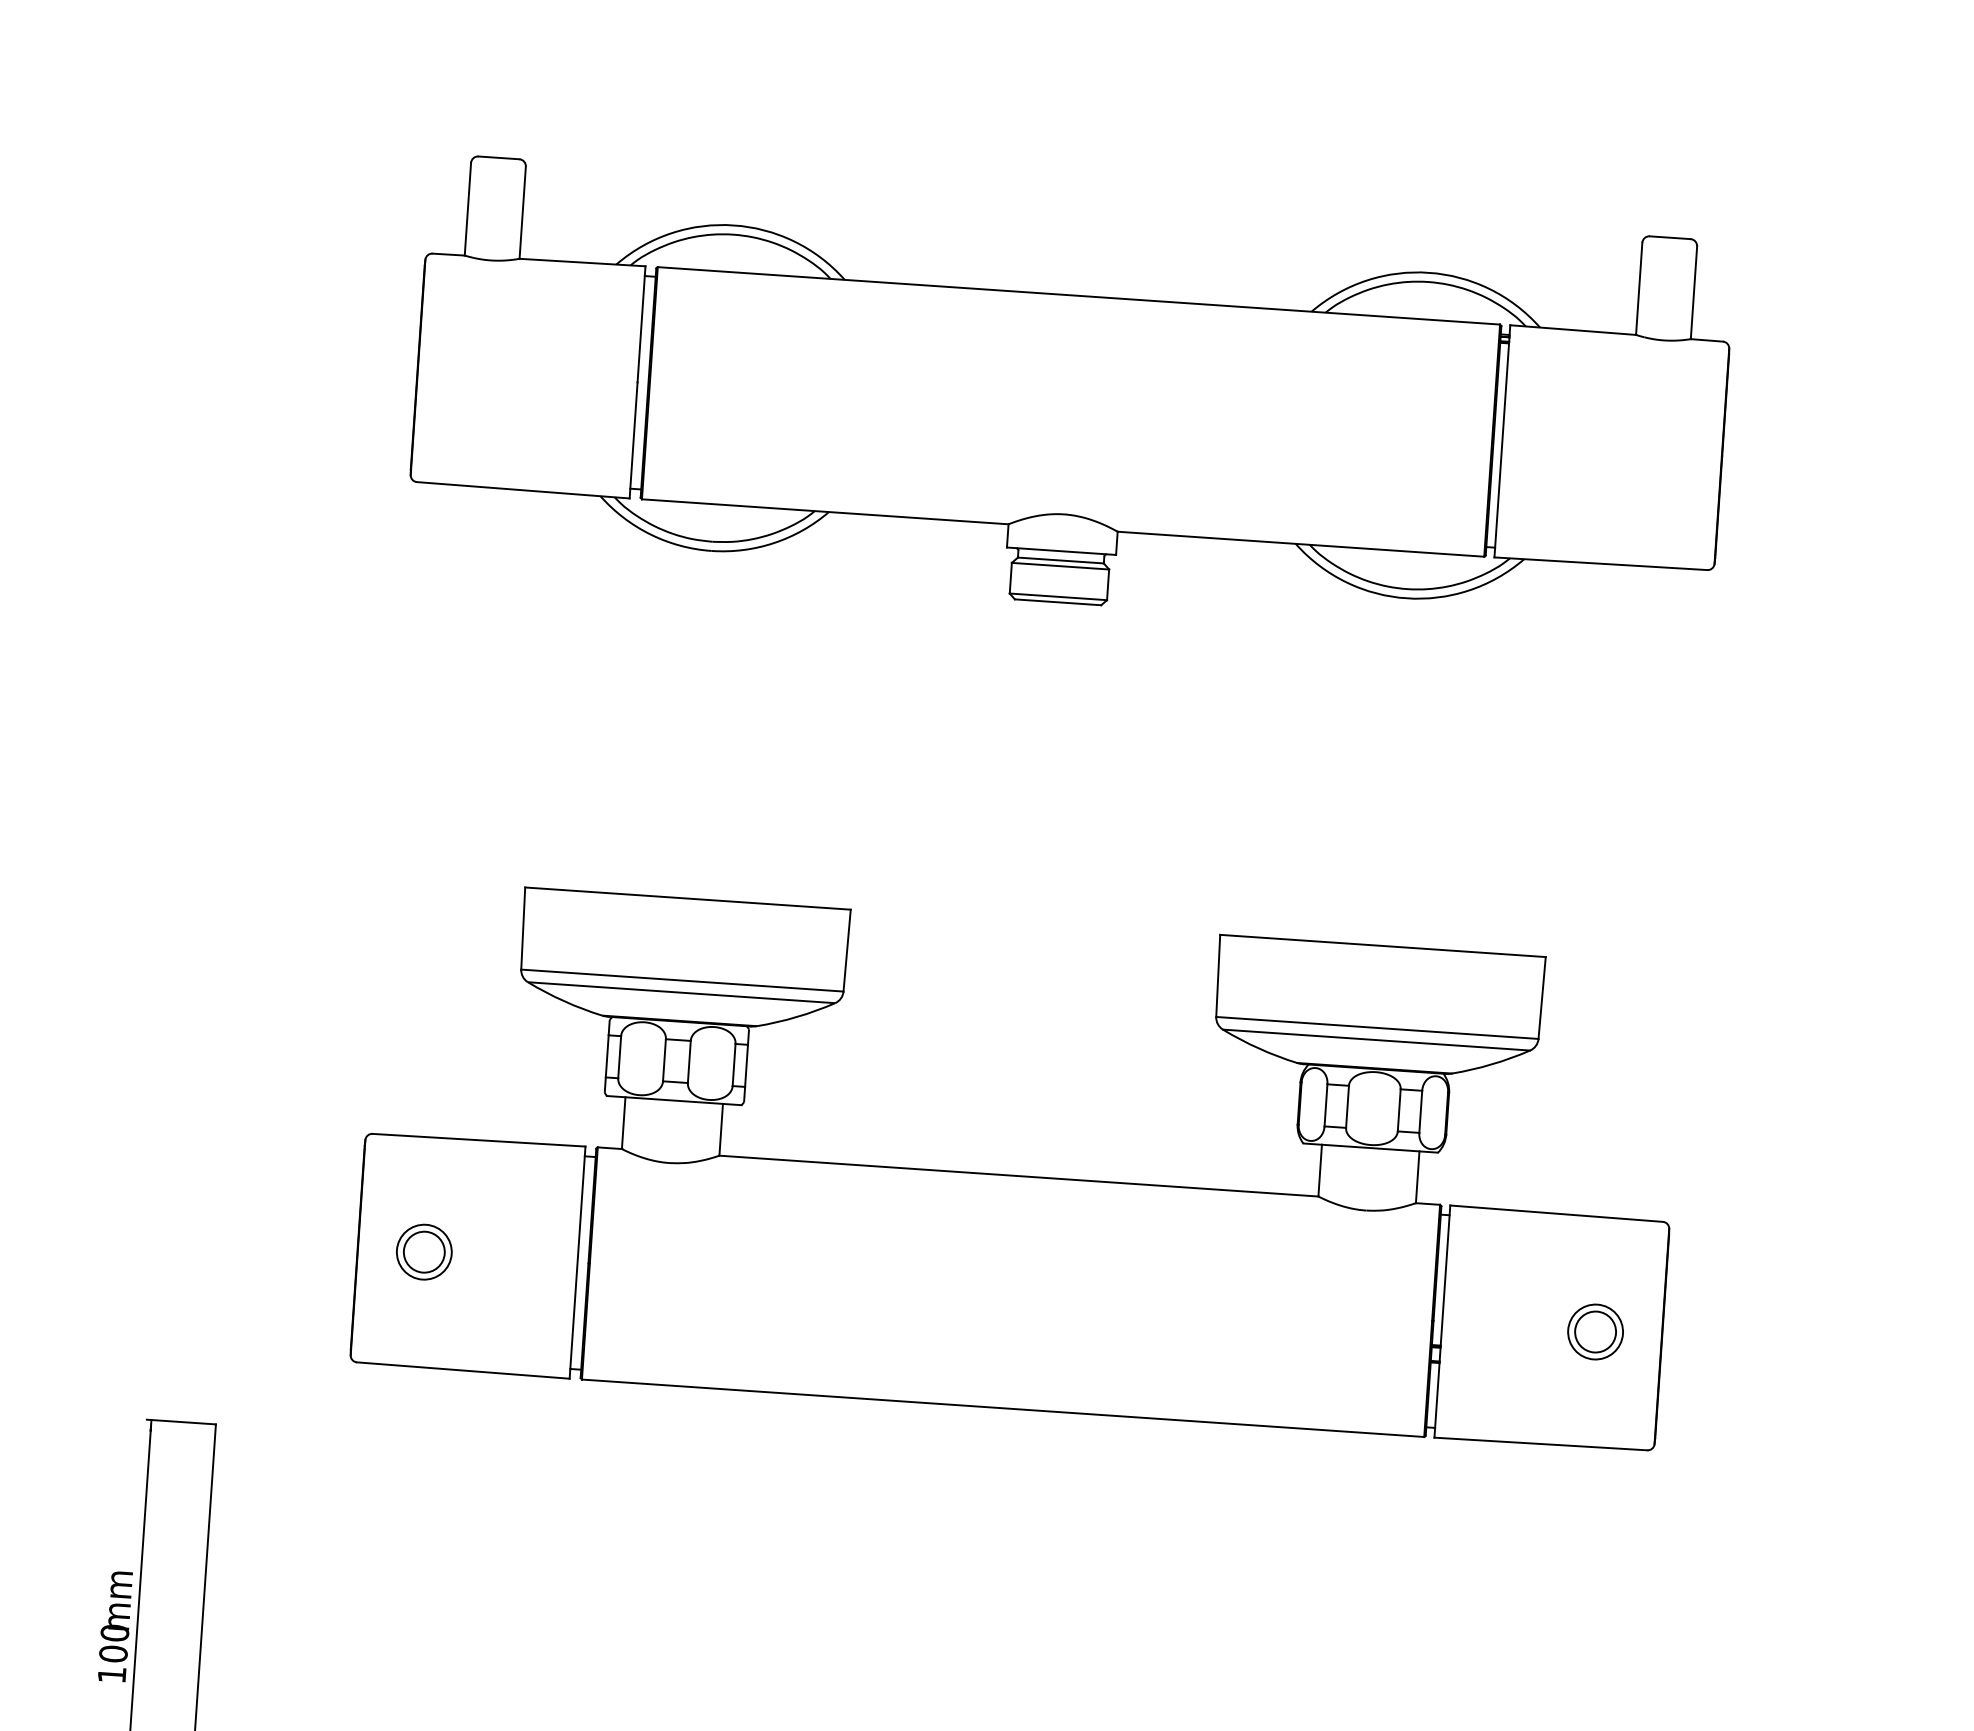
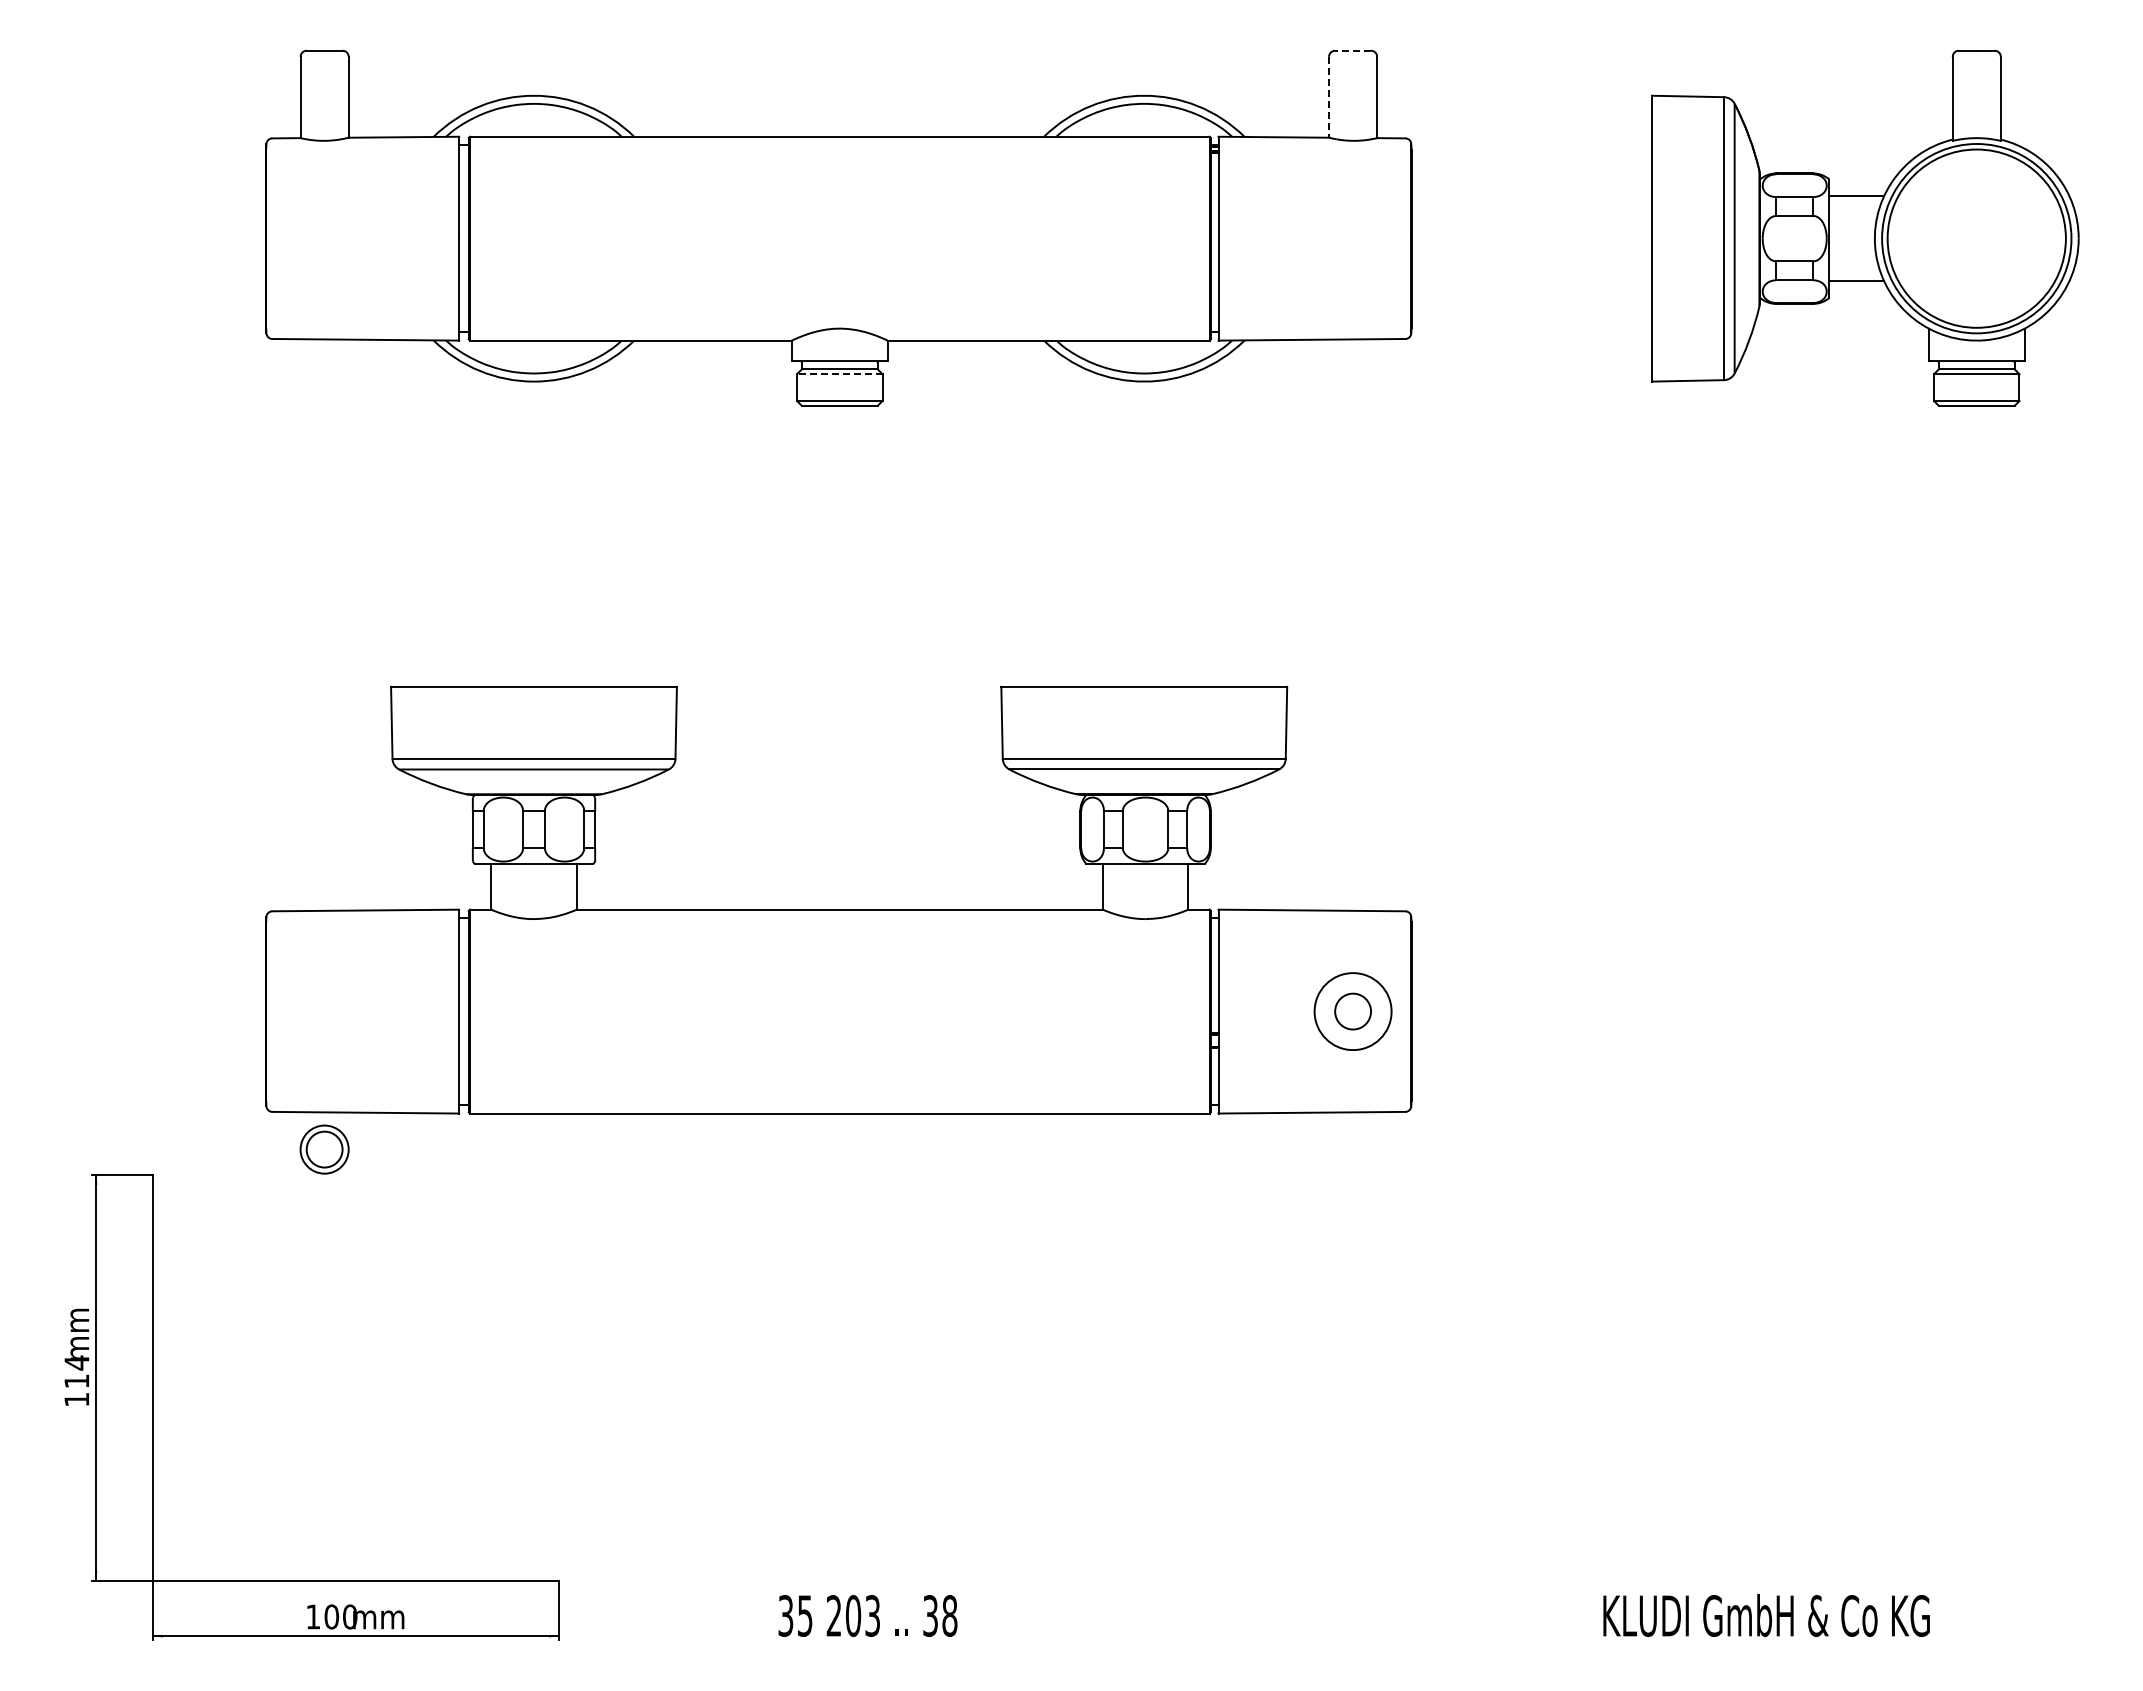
line: (1670, 237) -> (1353, 50), solid -> dashed
line: (1639, 289) -> (1329, 97), solid -> dashed
line: (1060, 566) -> (839, 374), solid -> dashed
part: (424, 1252) -> (324, 1149), moved
circle: (1596, 1331) -> (1353, 1011), size x1.6
text: (113, 1642) -> (76, 1371), 100 -> 114

